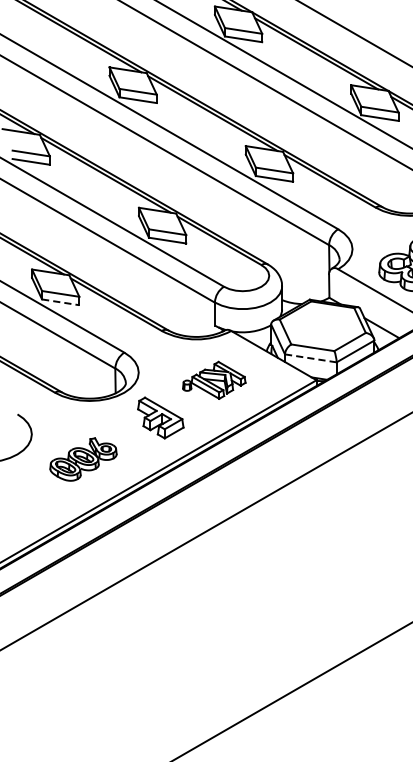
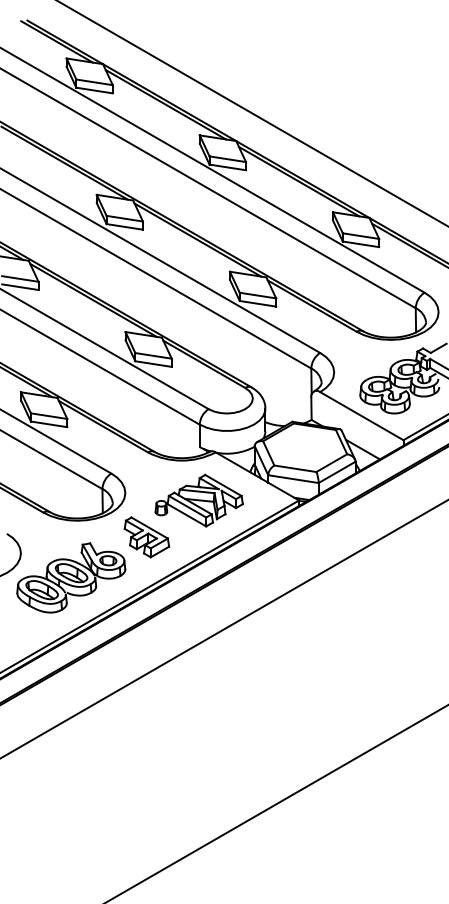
line: (61, 302) -> (49, 424), dashed -> solid
line: (310, 358) -> (293, 479), dashed -> solid
part: (213, 380) -> (198, 500), size x1.43
part: (83, 459) -> (71, 577), size x1.67

